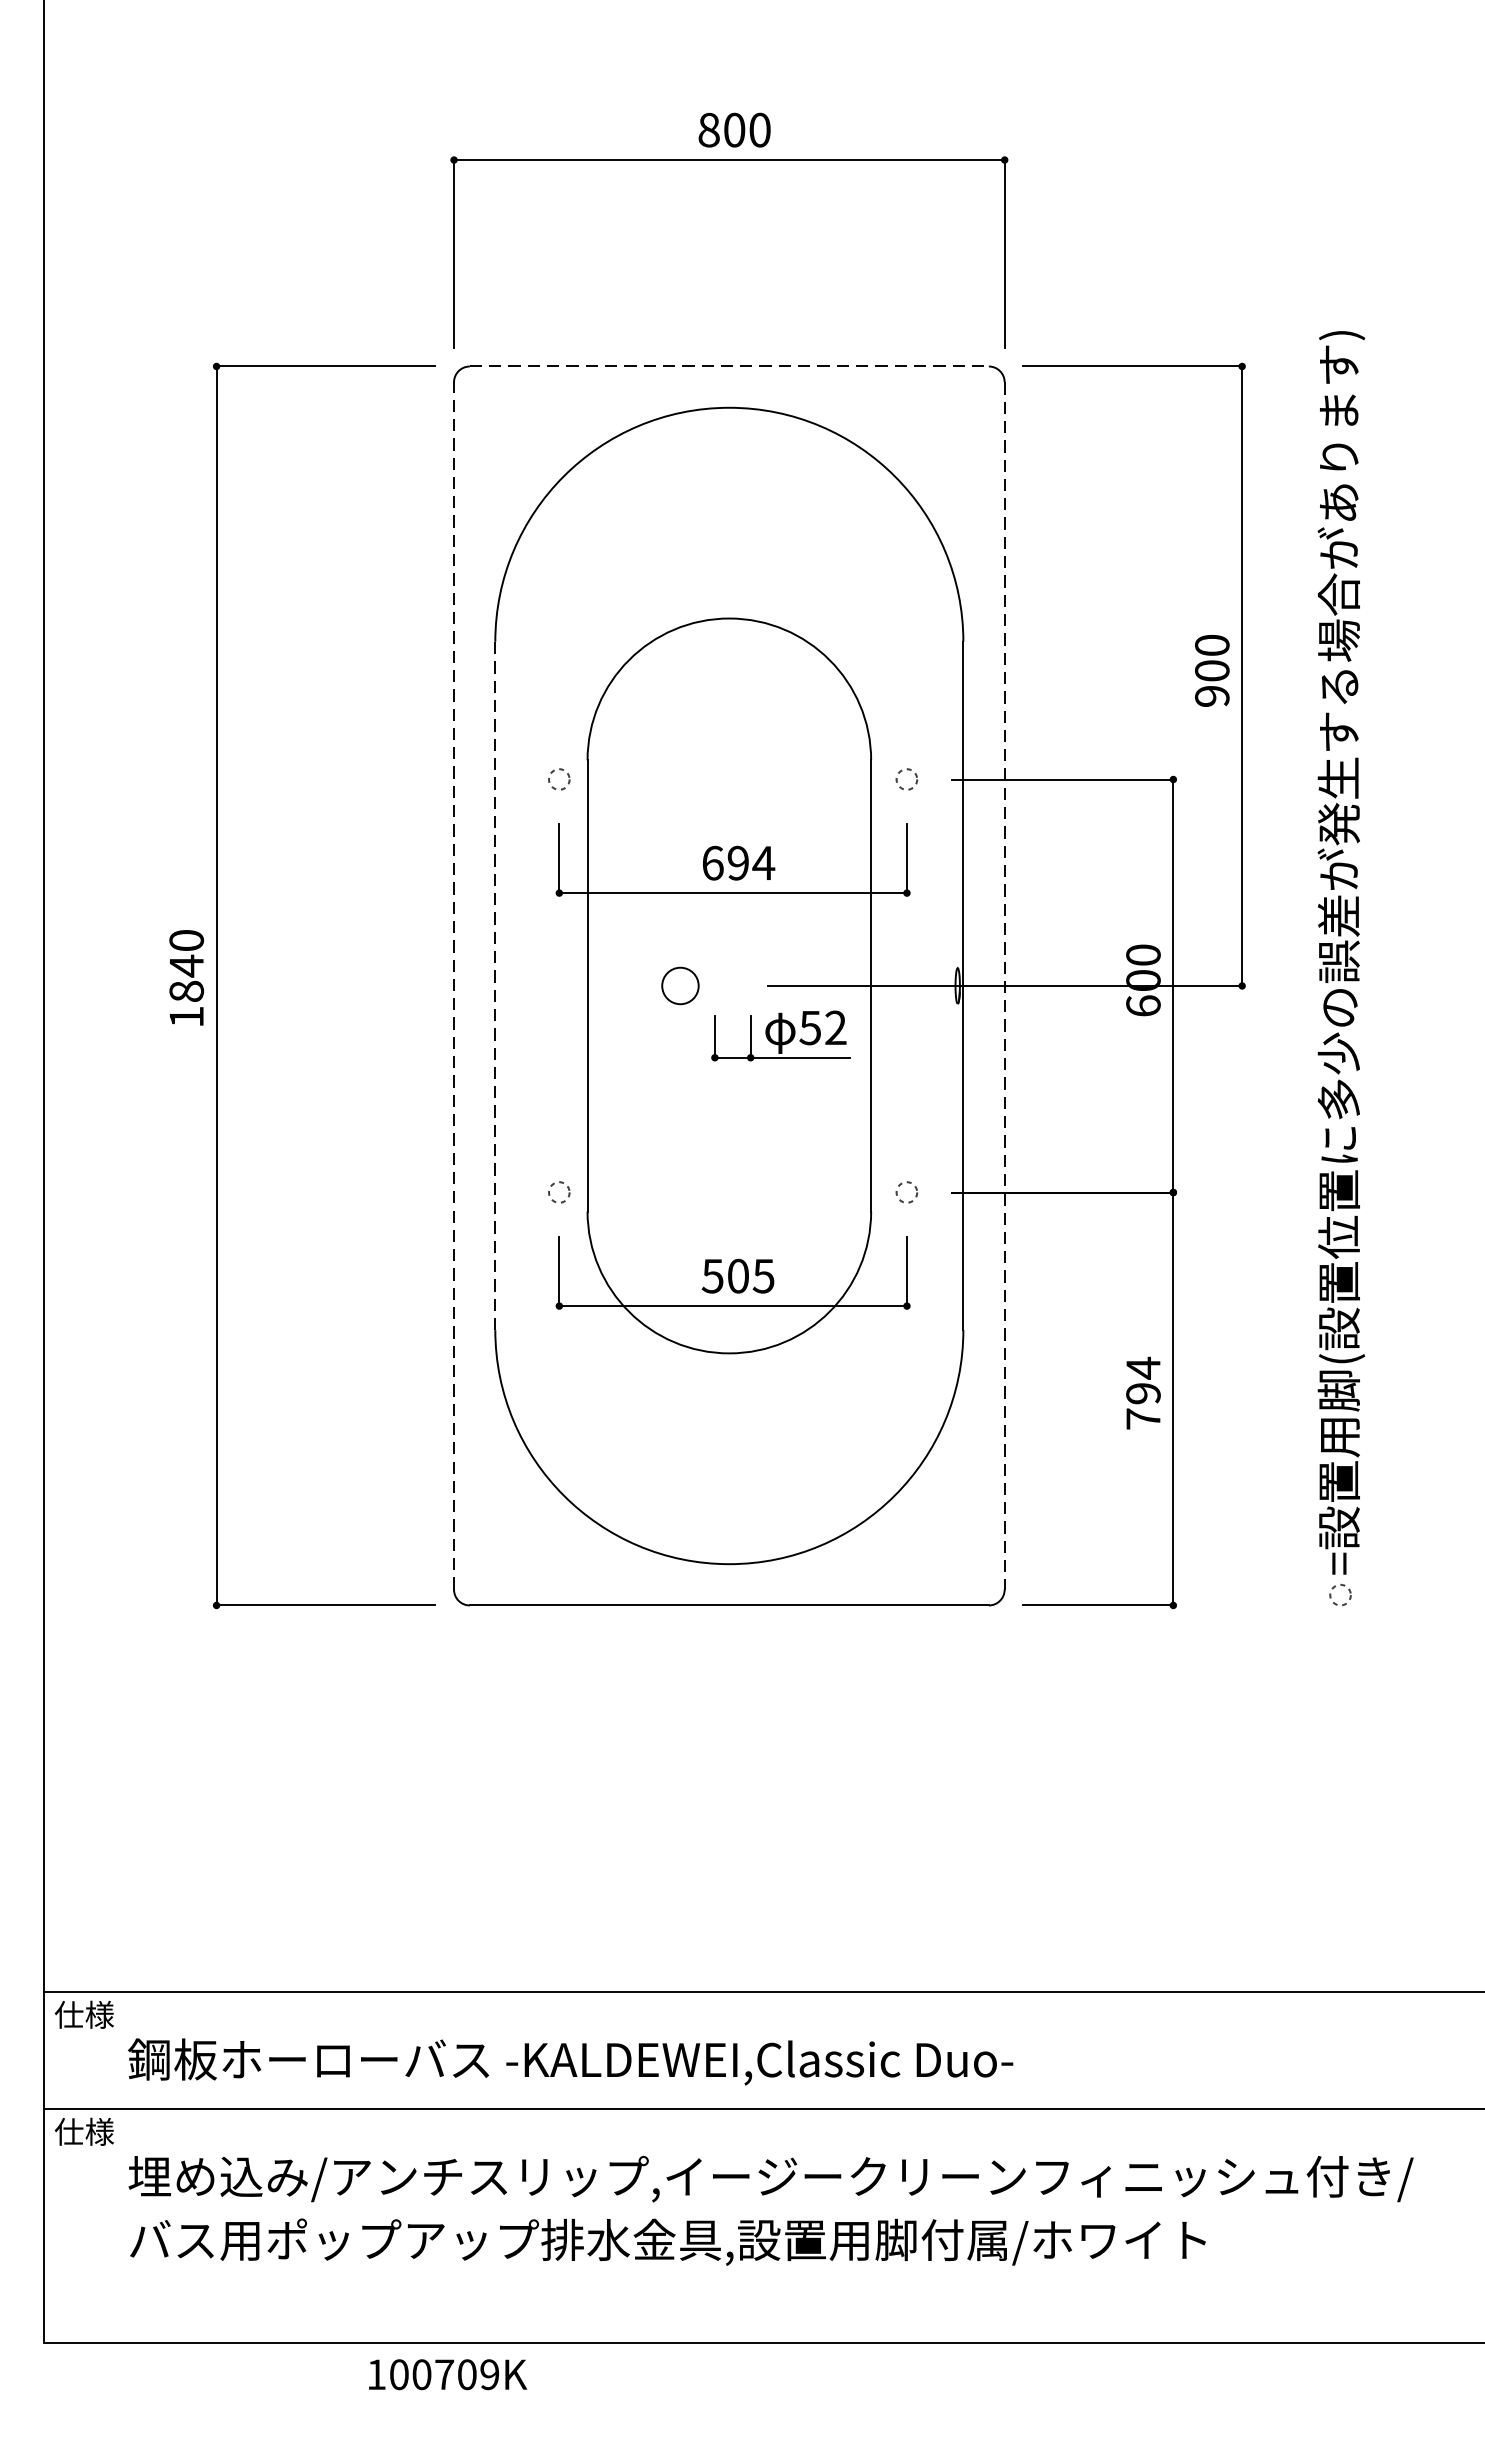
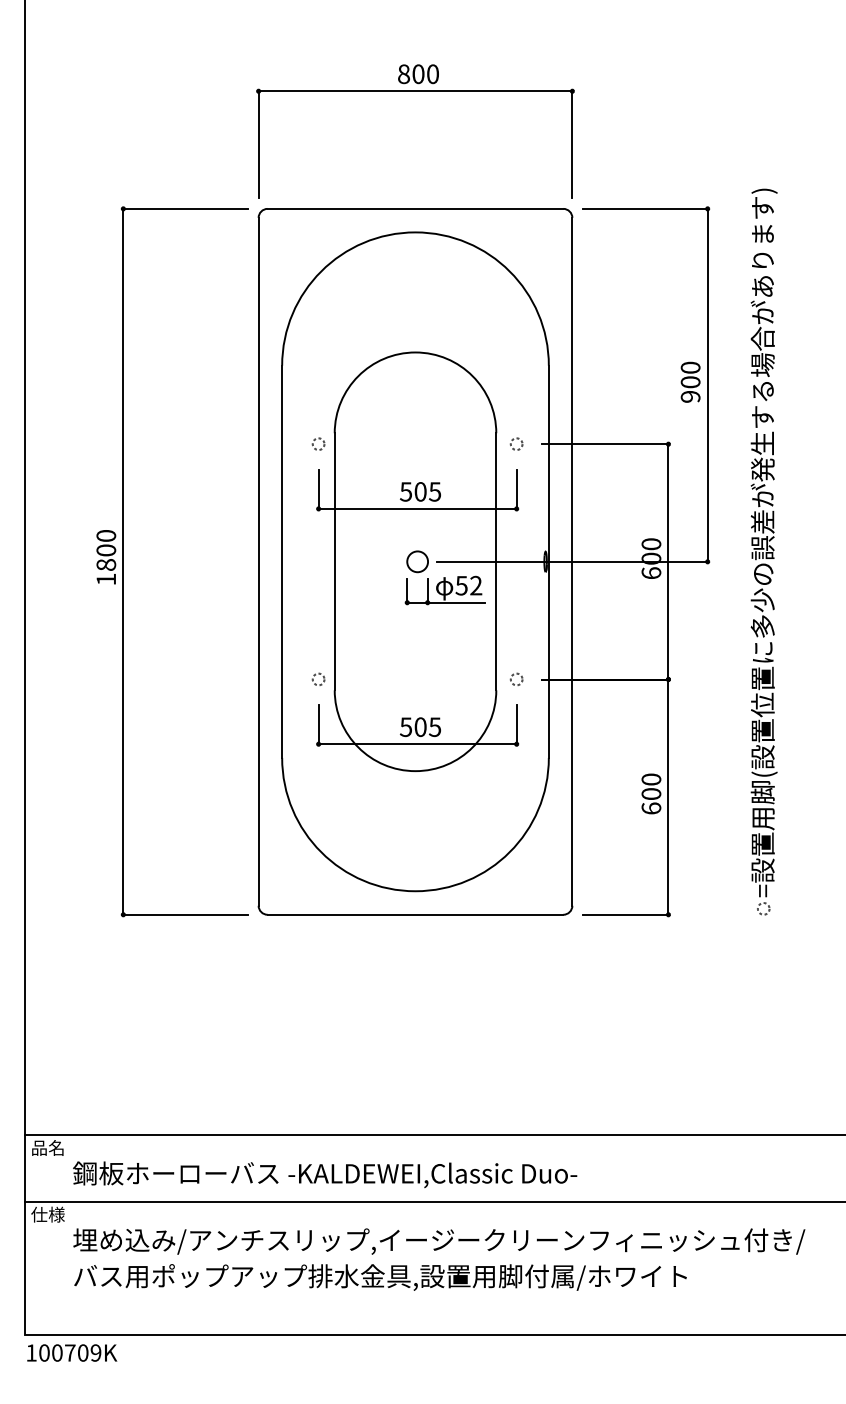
line: (729, 365) -> (415, 208), dashed -> solid
text: (738, 862) -> (420, 491), 694 -> 505
text: (186, 966) -> (106, 550), 1840 -> 1800
line: (453, 985) -> (258, 561), dashed -> solid
line: (495, 985) -> (282, 561), dashed -> solid
circle: (680, 985) -> (417, 561), moved
line: (1004, 985) -> (572, 561), dashed -> solid
text: (1143, 1392) -> (651, 793), 794 -> 600
text: (83, 2013) -> (47, 1147), 仕様 -> 品名
text: (448, 2373) -> (72, 1352), moved

